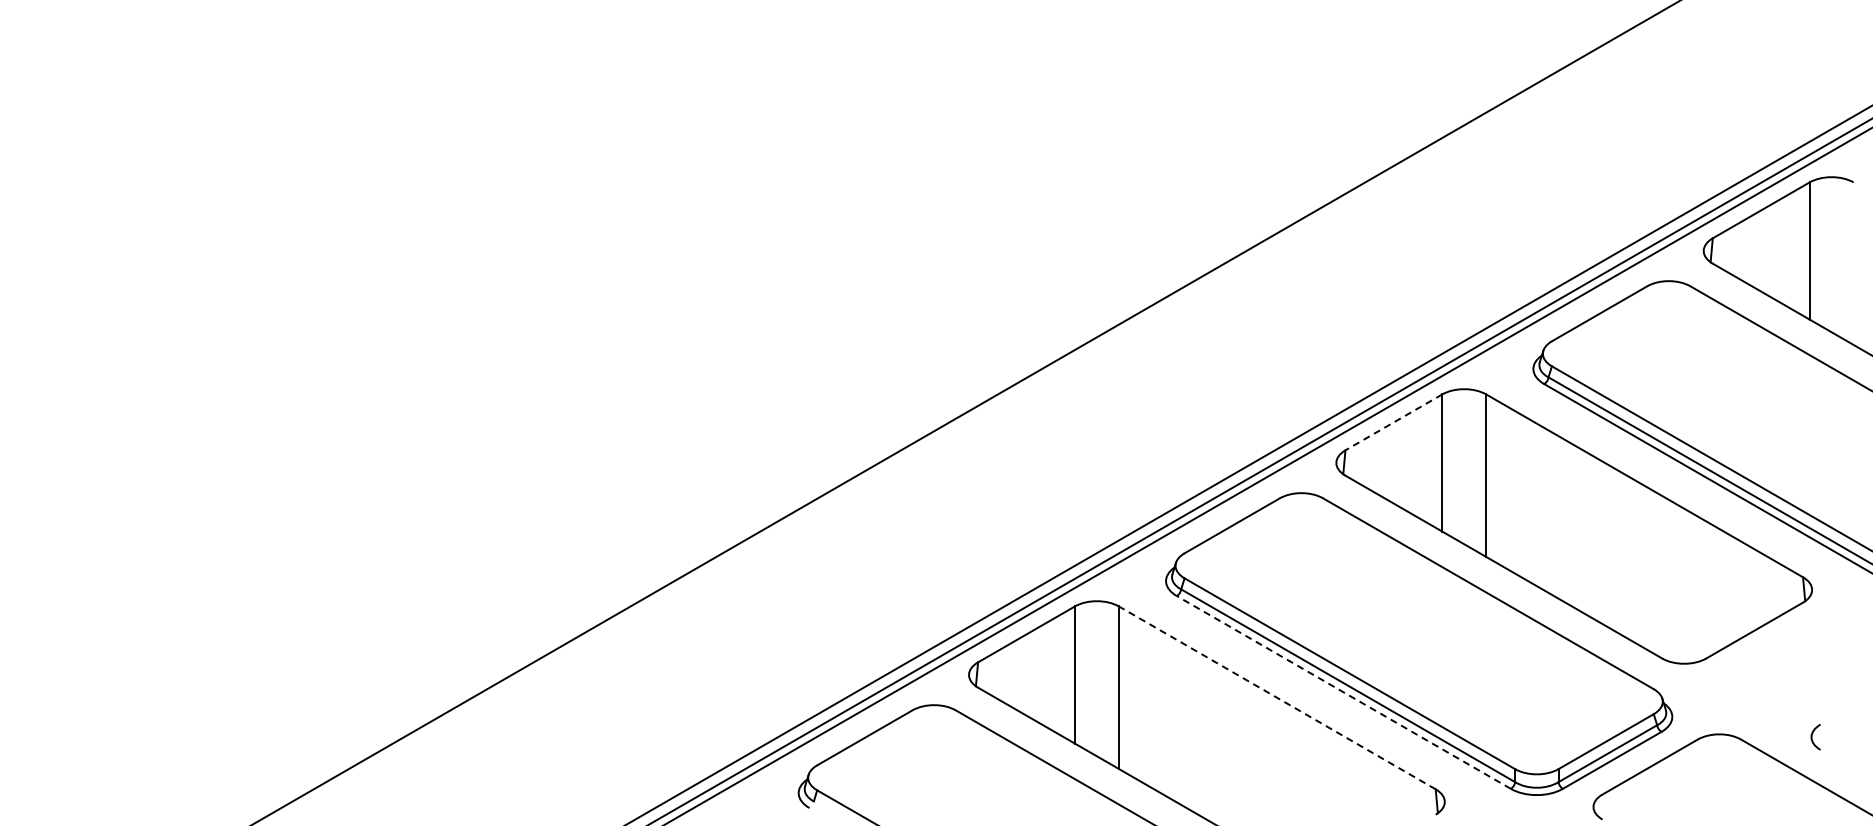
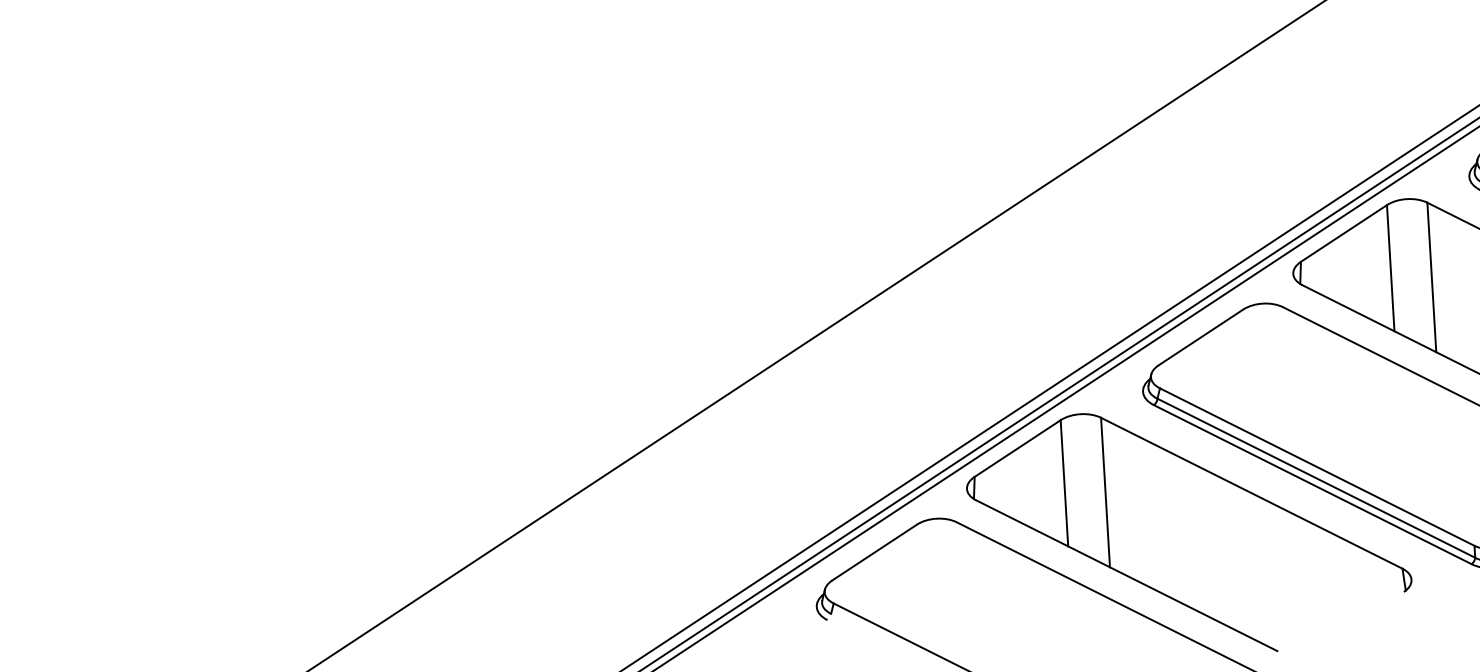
line: (1393, 422) -> (1343, 233), dashed -> solid
line: (1343, 692) -> (1312, 484), dashed -> solid
line: (1277, 697) -> (1251, 492), dashed -> solid

